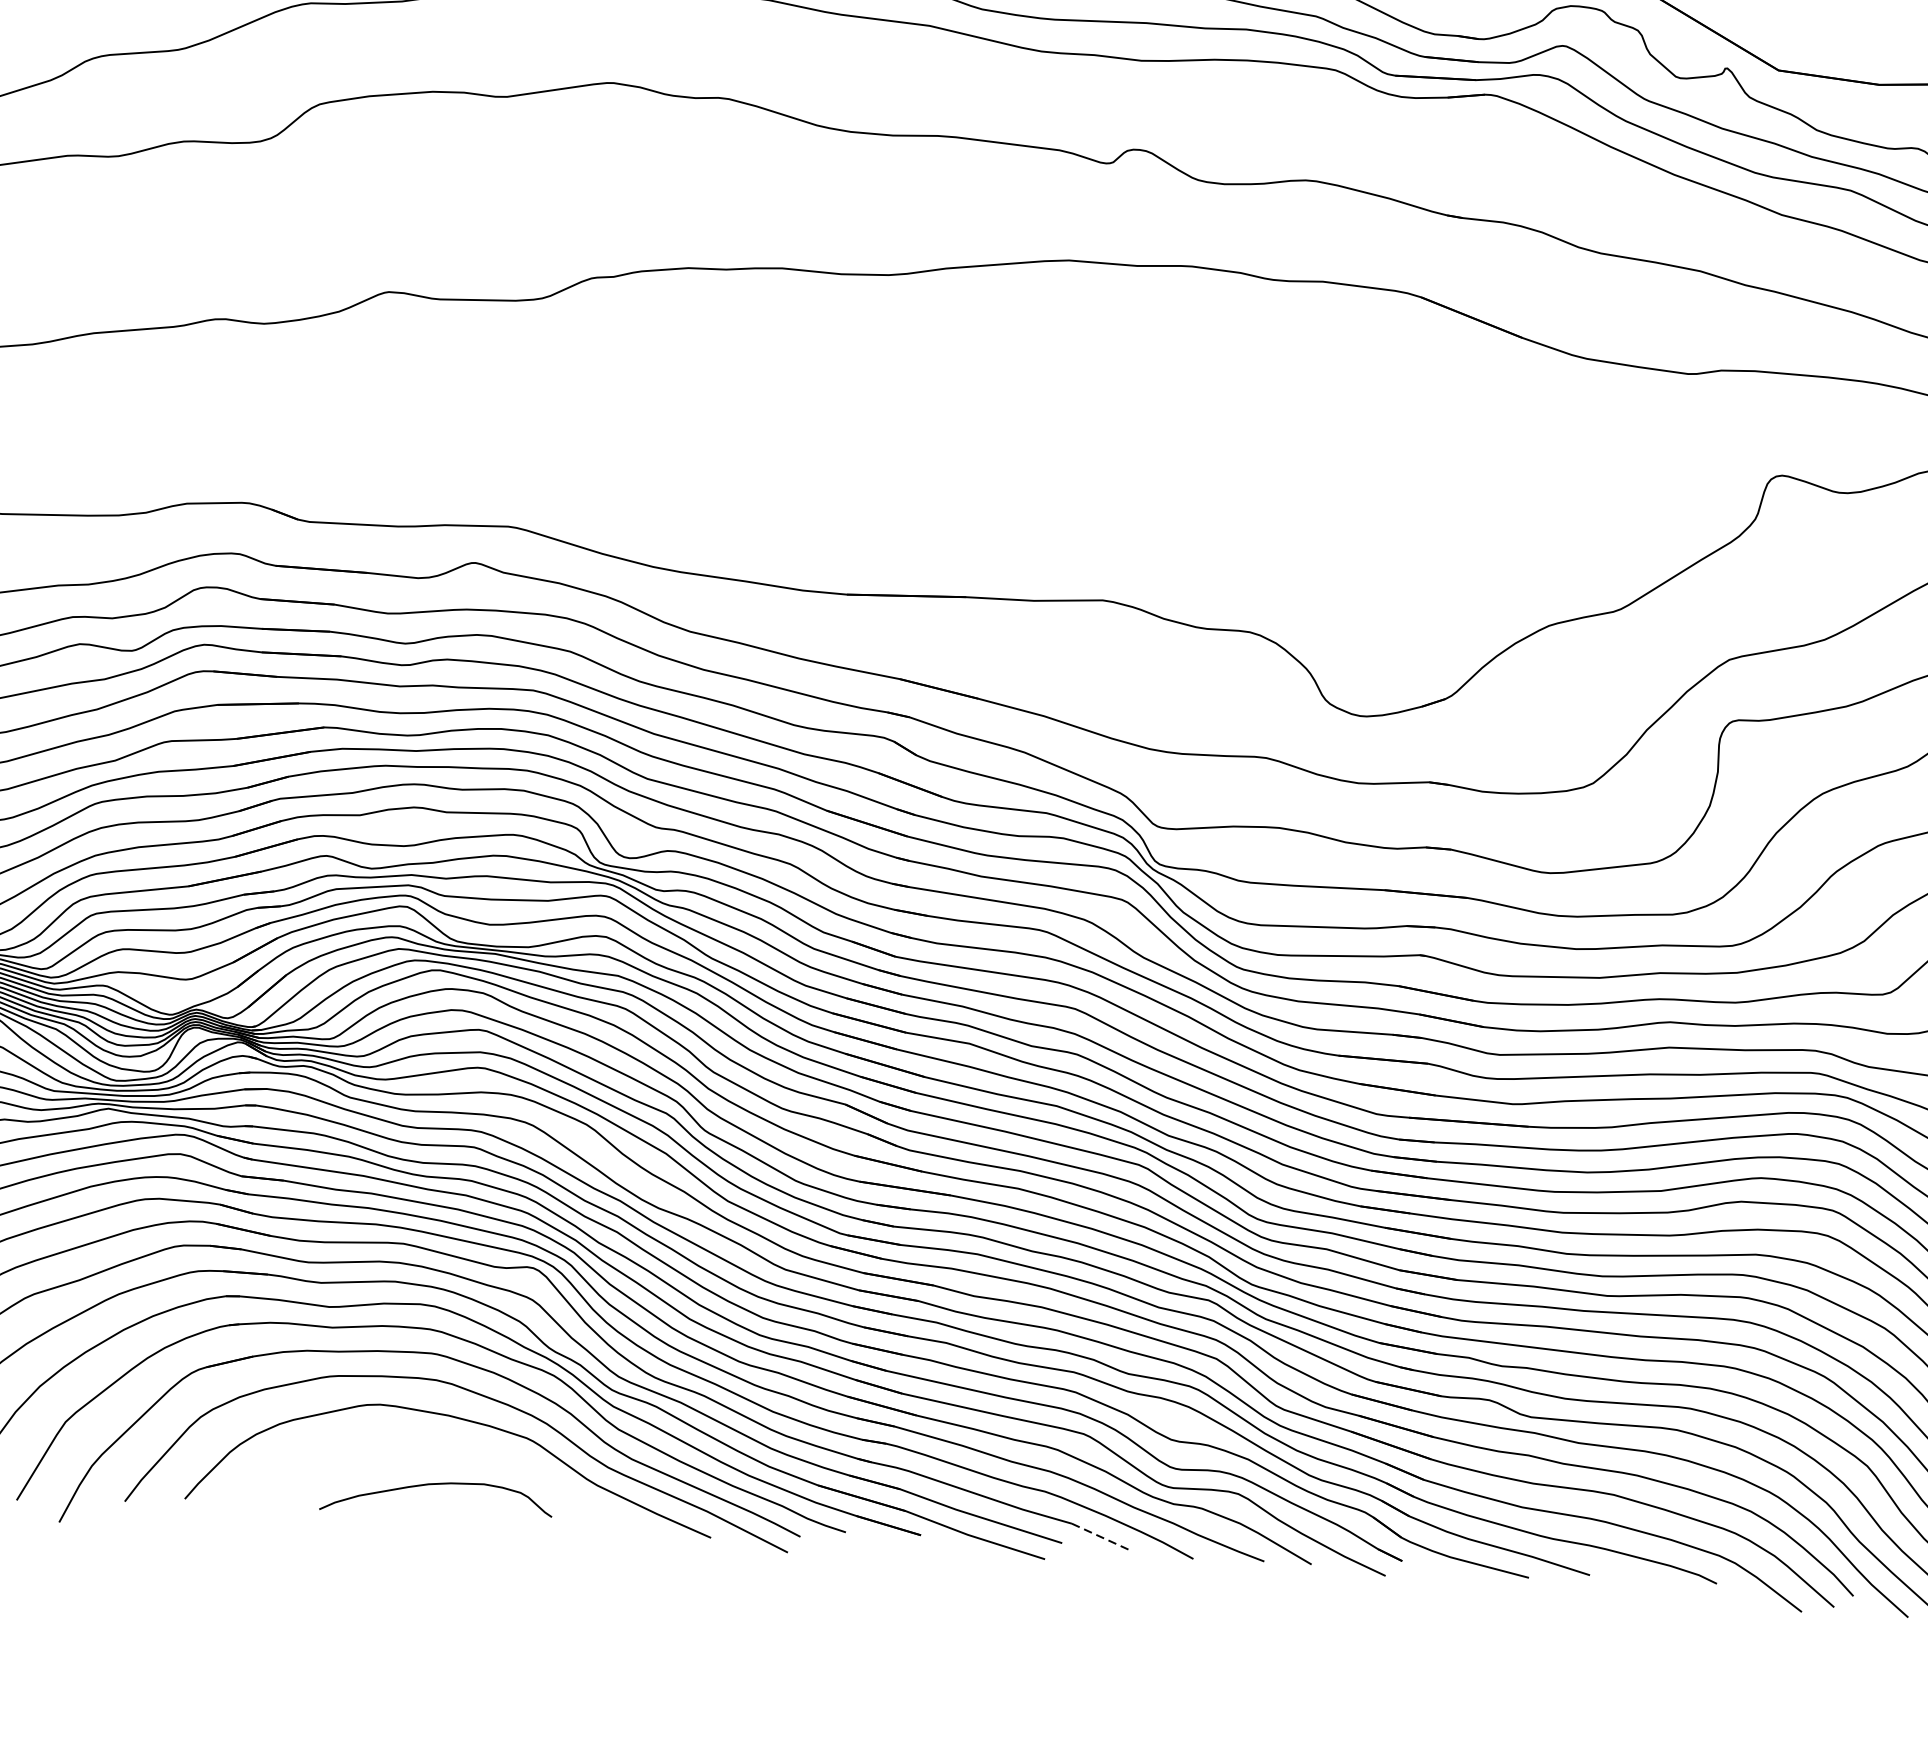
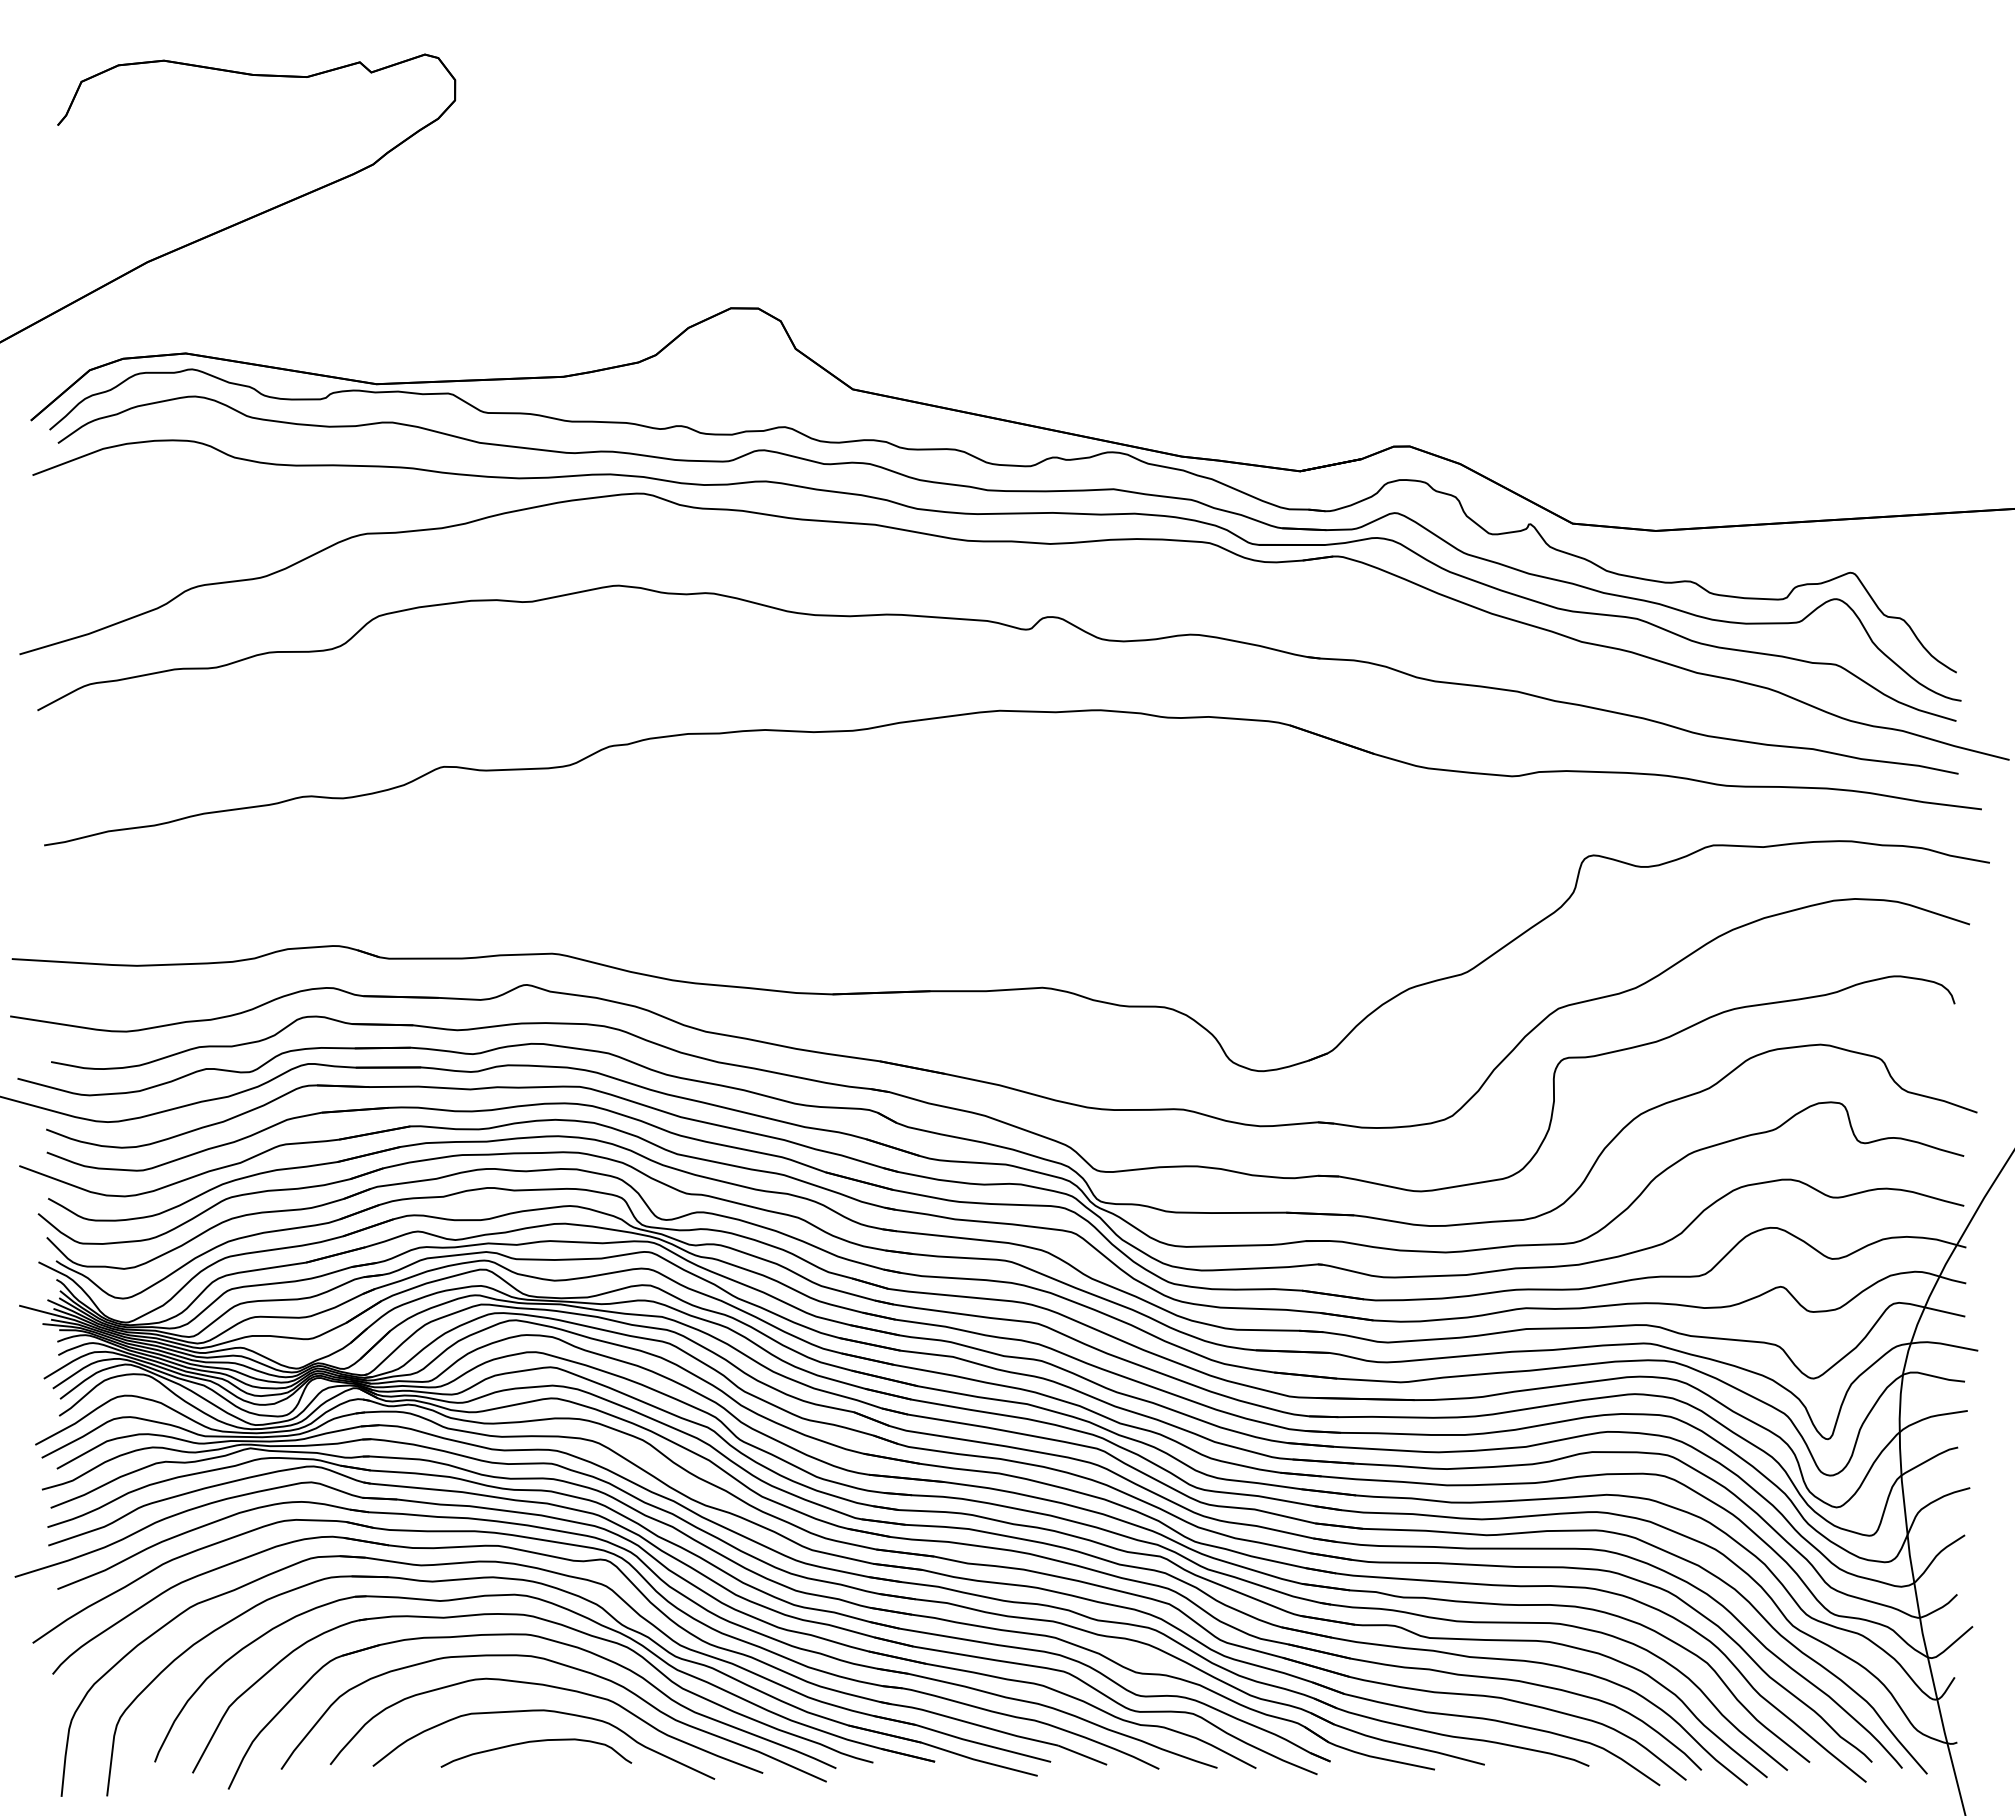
curve: (457, 1450) -> (551, 1712), added
line: (1102, 1537) -> (1083, 1755), dashed -> solid

